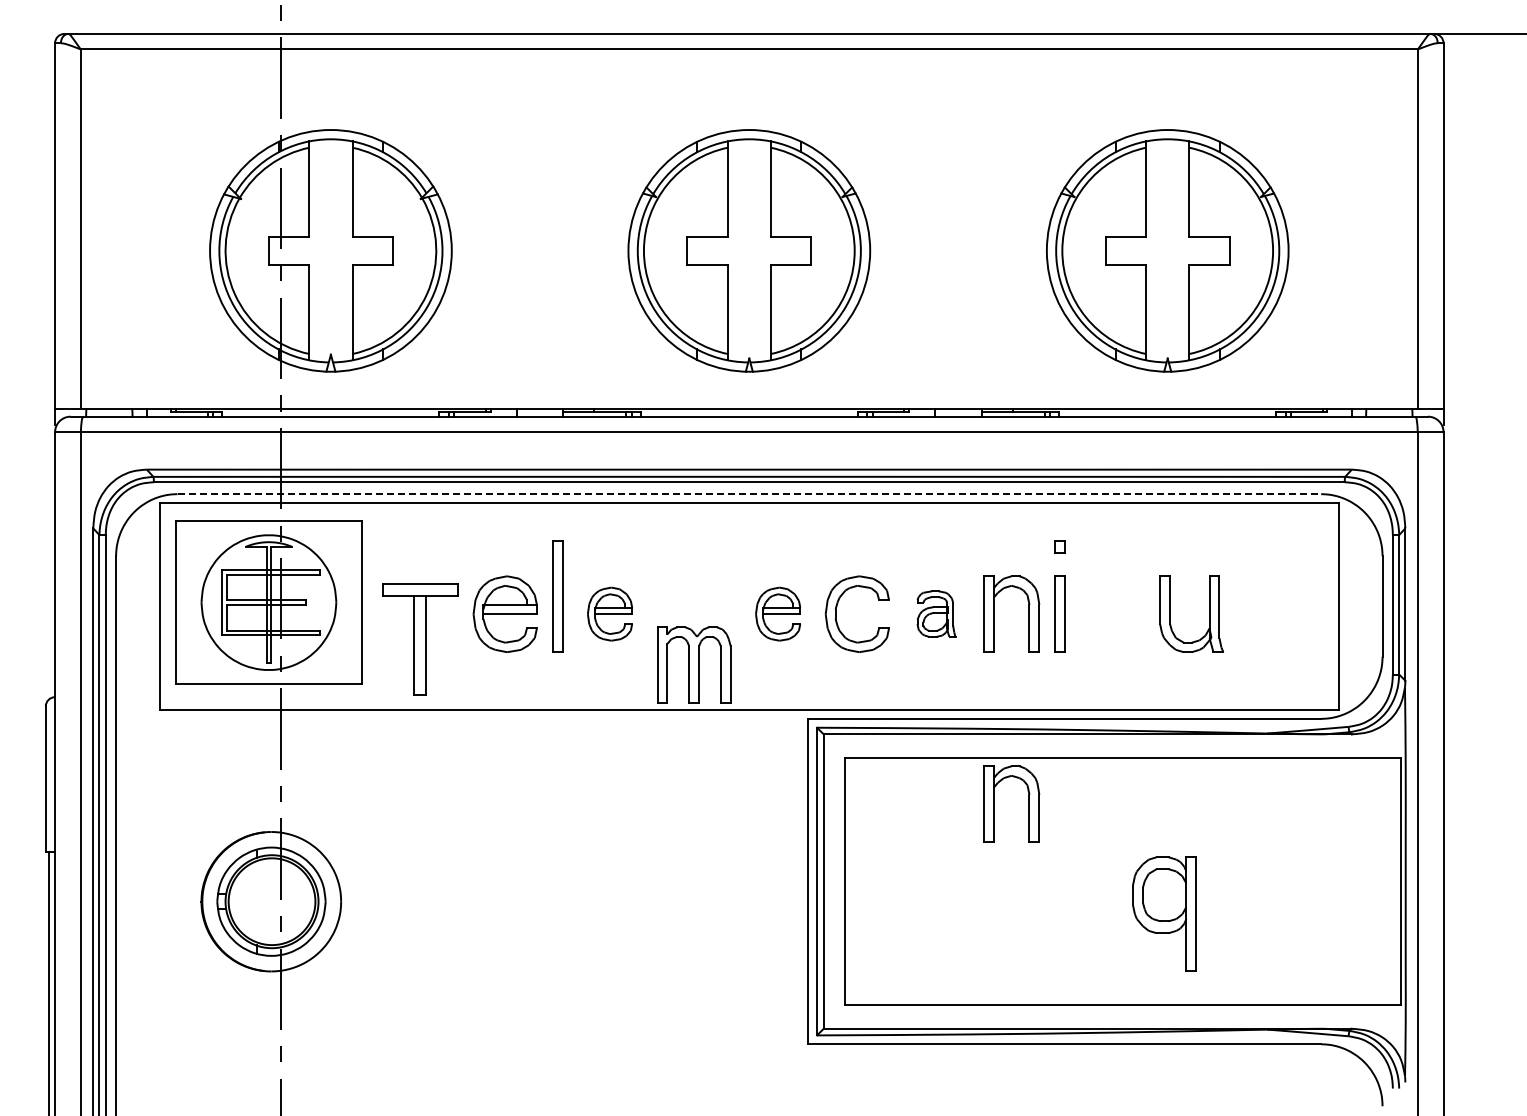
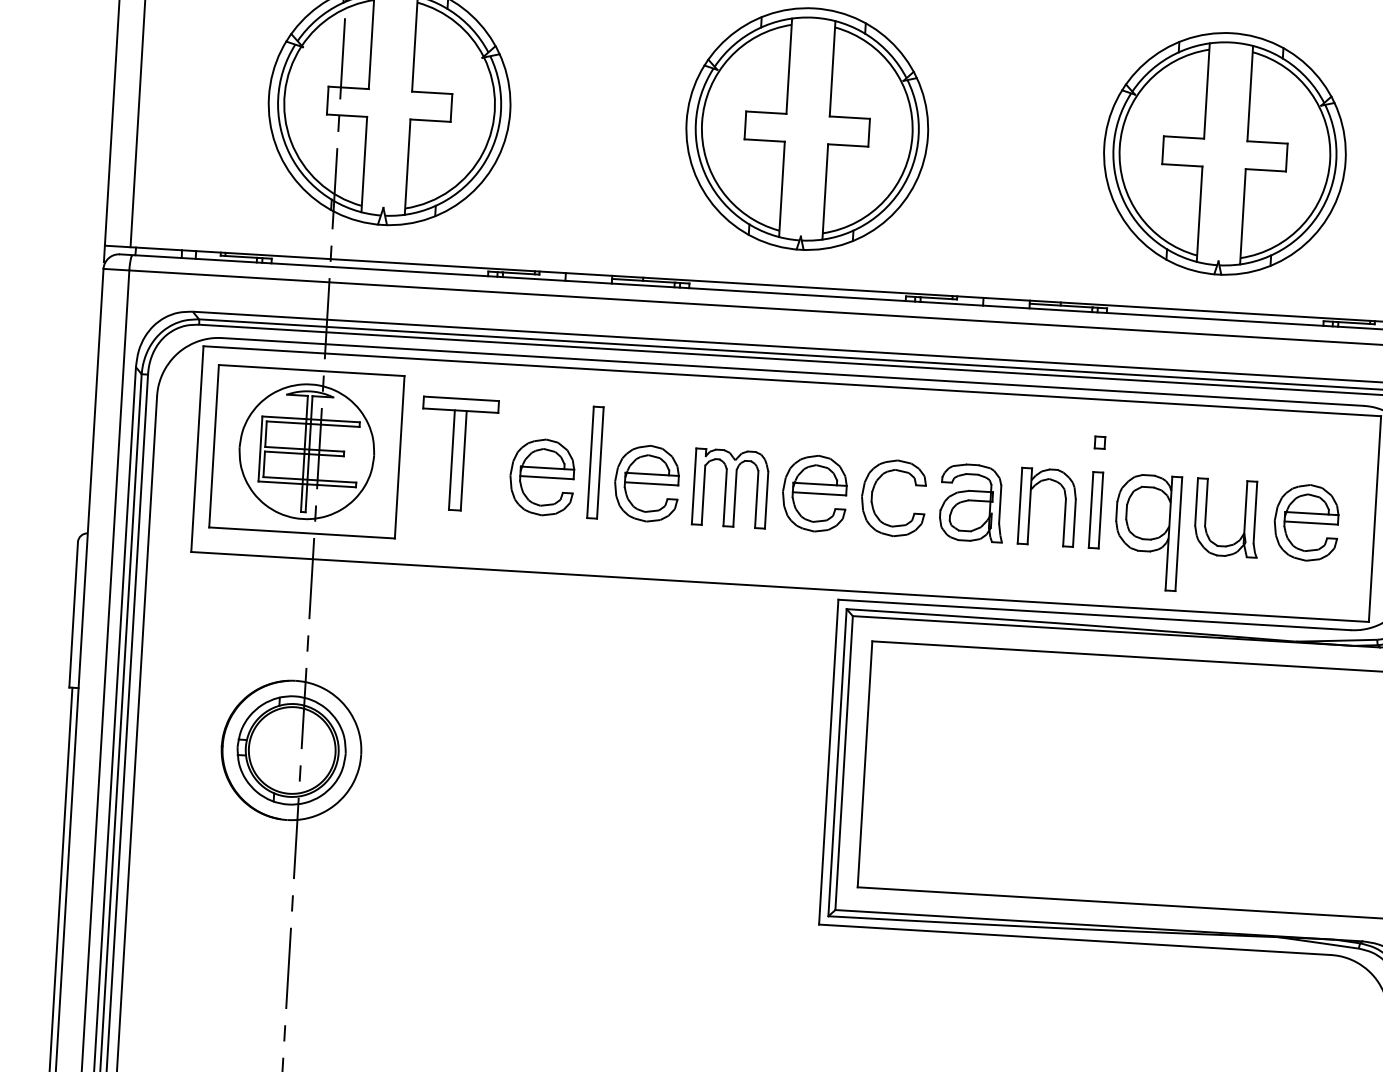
line: (749, 494) -> (793, 372), dashed -> solid
part: (609, 613) -> (646, 482), size x1.43
part: (777, 613) -> (813, 492), size x1.43
part: (936, 613) -> (972, 502), size x1.67
part: (1270, 613) -> (1306, 521), added
part: (420, 639) -> (458, 454), moved
part: (694, 664) -> (731, 487), moved
part: (994, 803) -> (1019, 695), removed
part: (1164, 913) -> (1147, 531), moved

